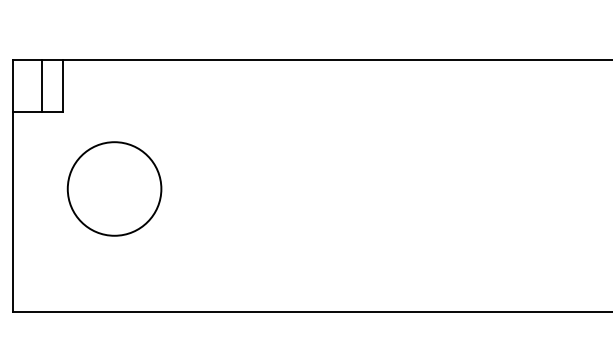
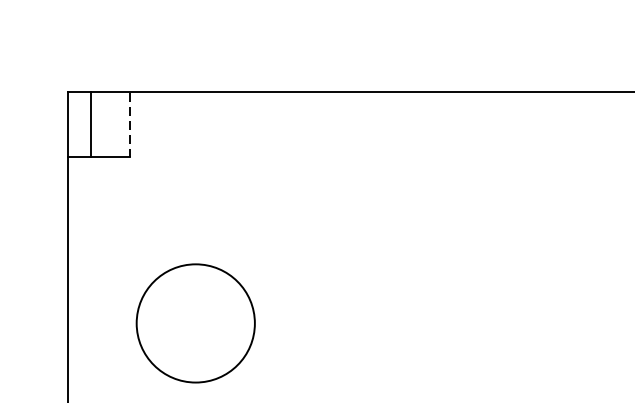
line: (42, 85) -> (90, 124), moved
line: (62, 85) -> (130, 124), solid -> dashed
circle: (114, 188) -> (195, 322), moved

